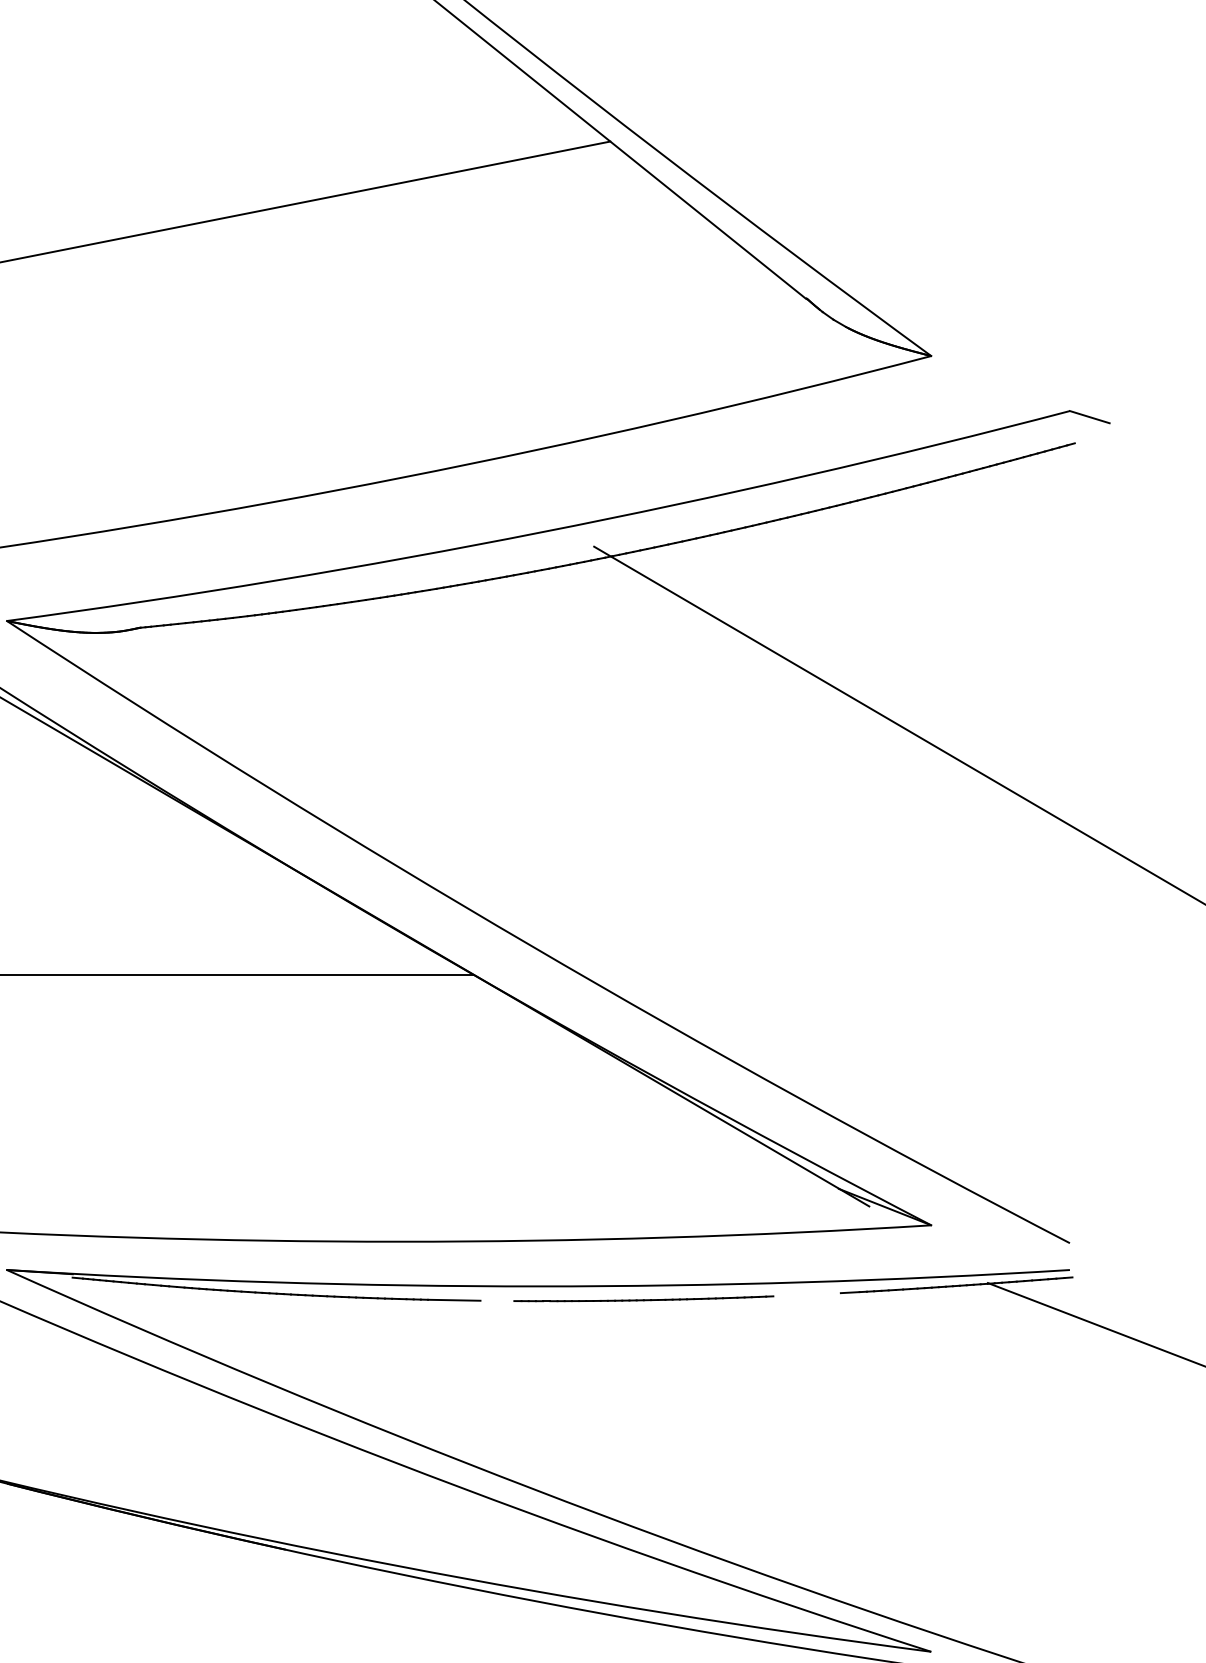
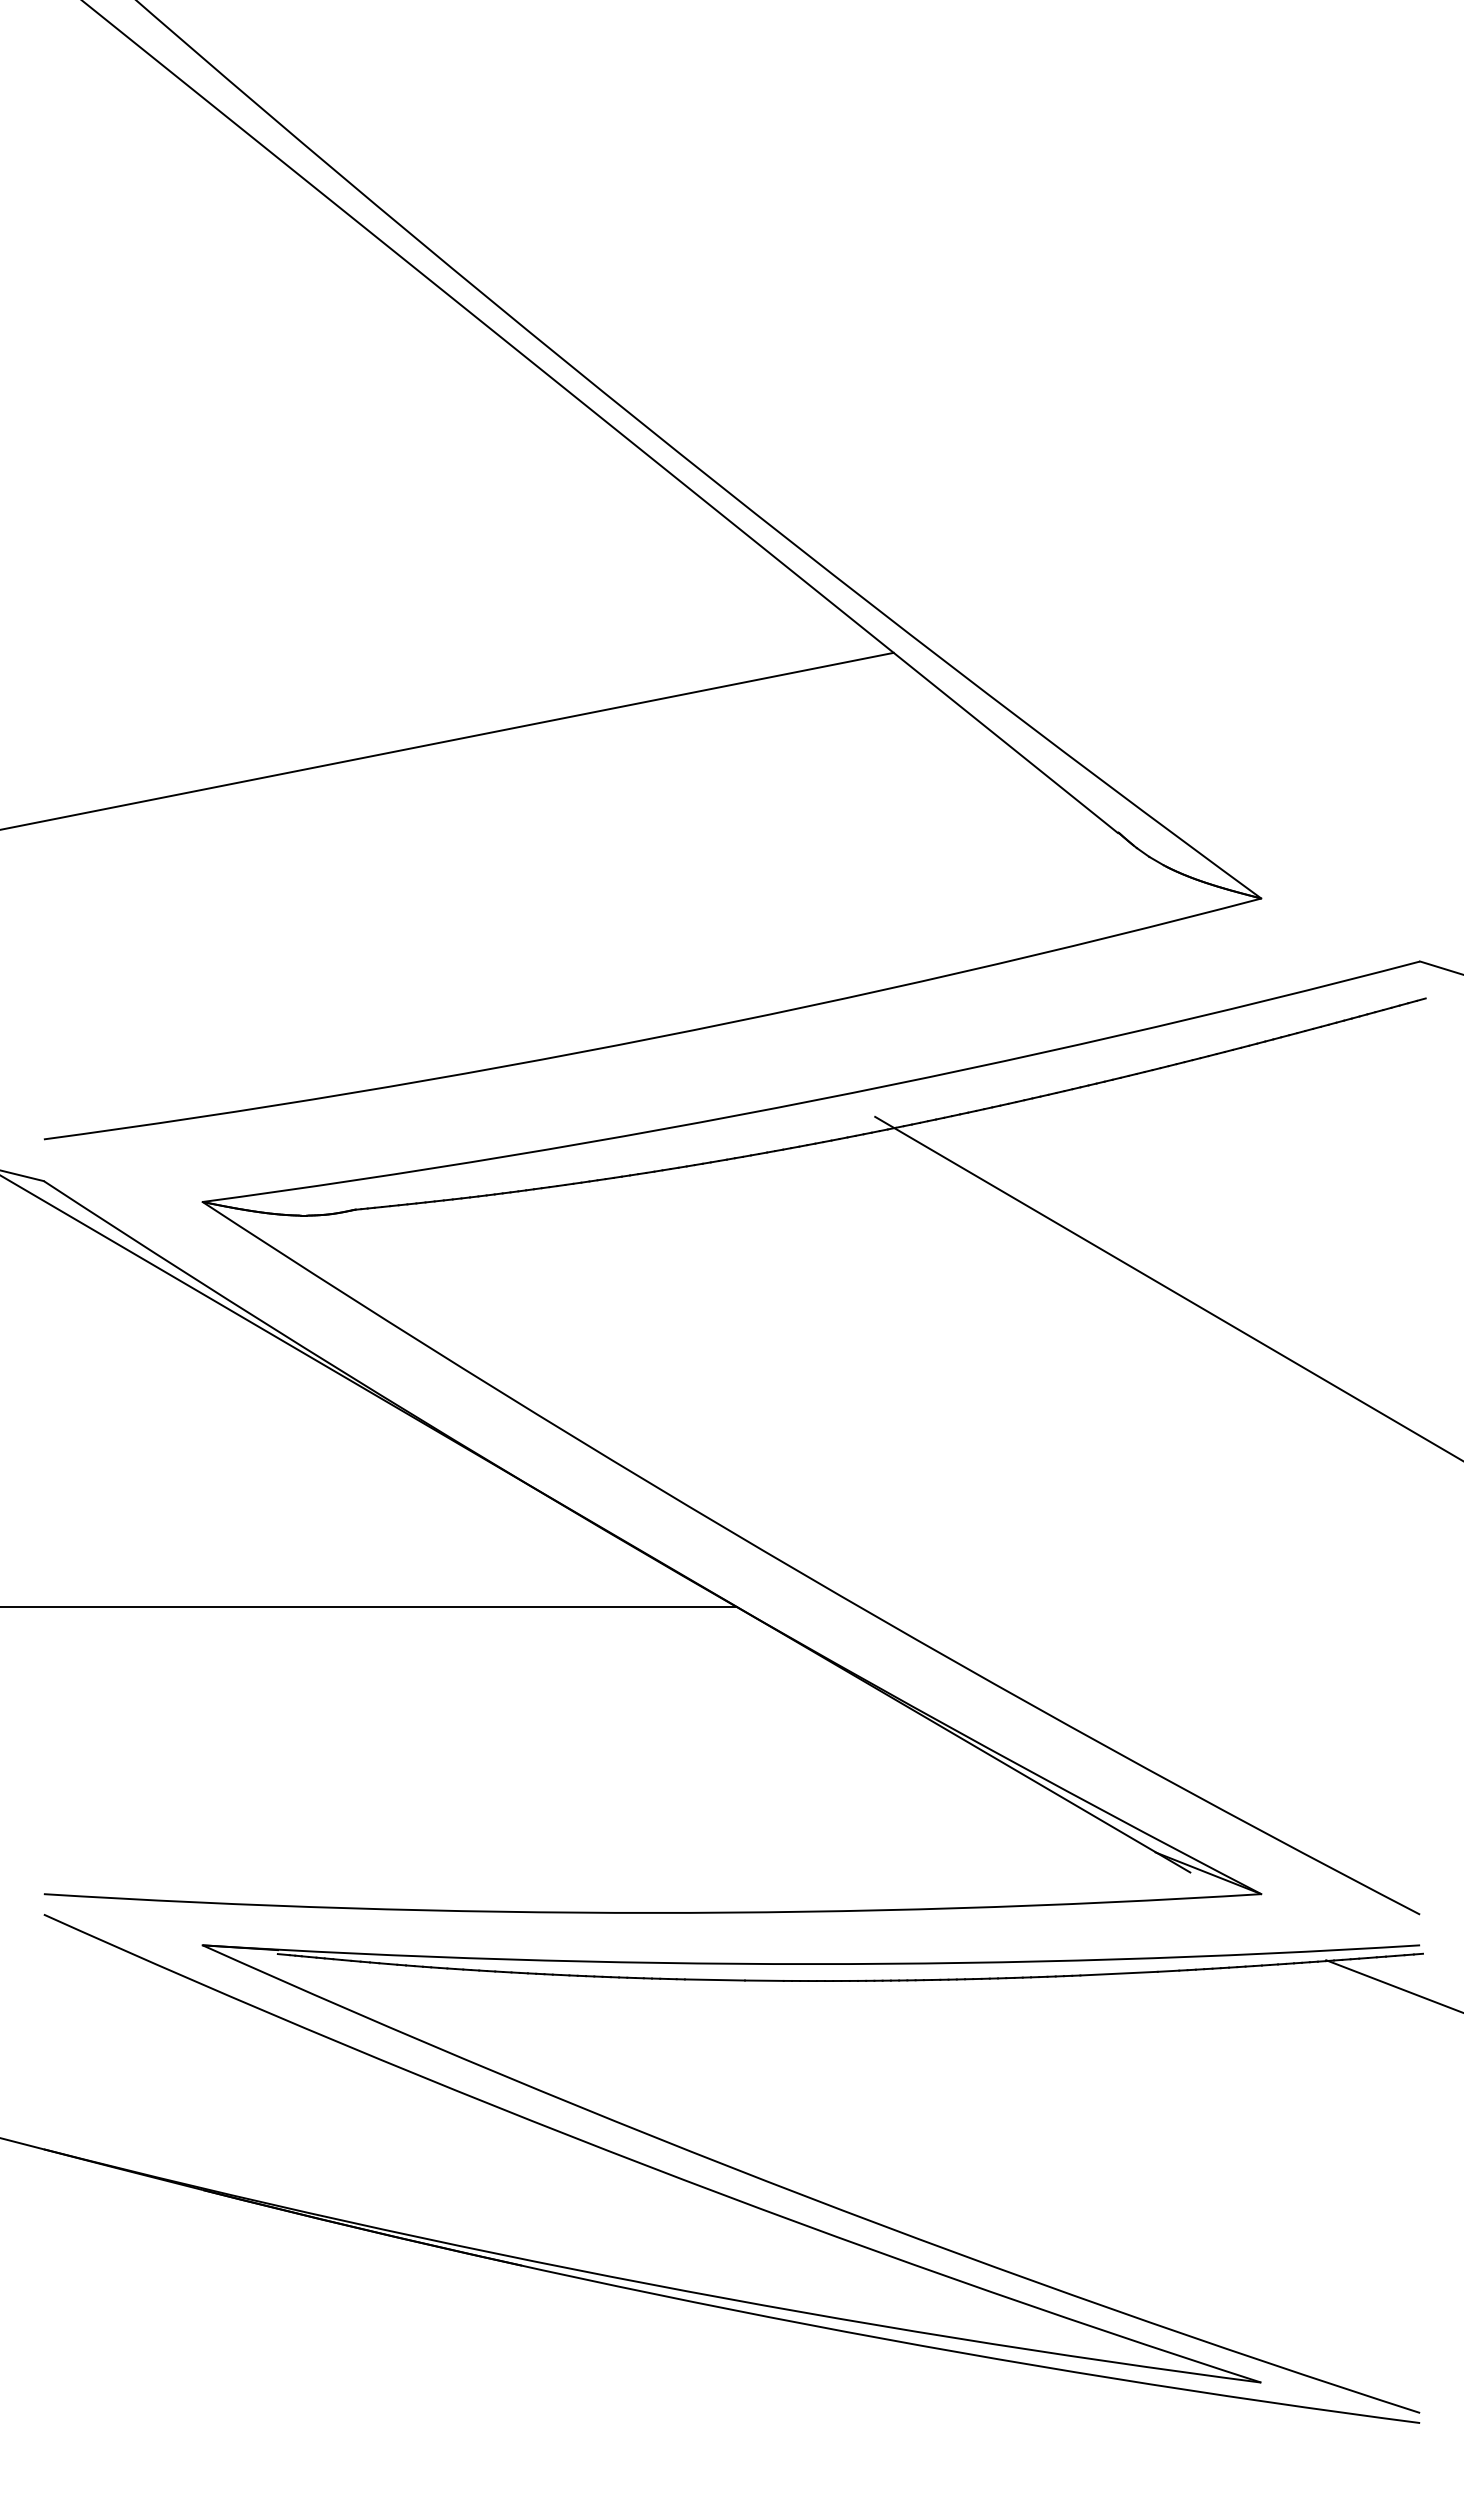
line: (806, 1294) -> (1118, 1973), added
line: (496, 1300) -> (763, 1980), added

